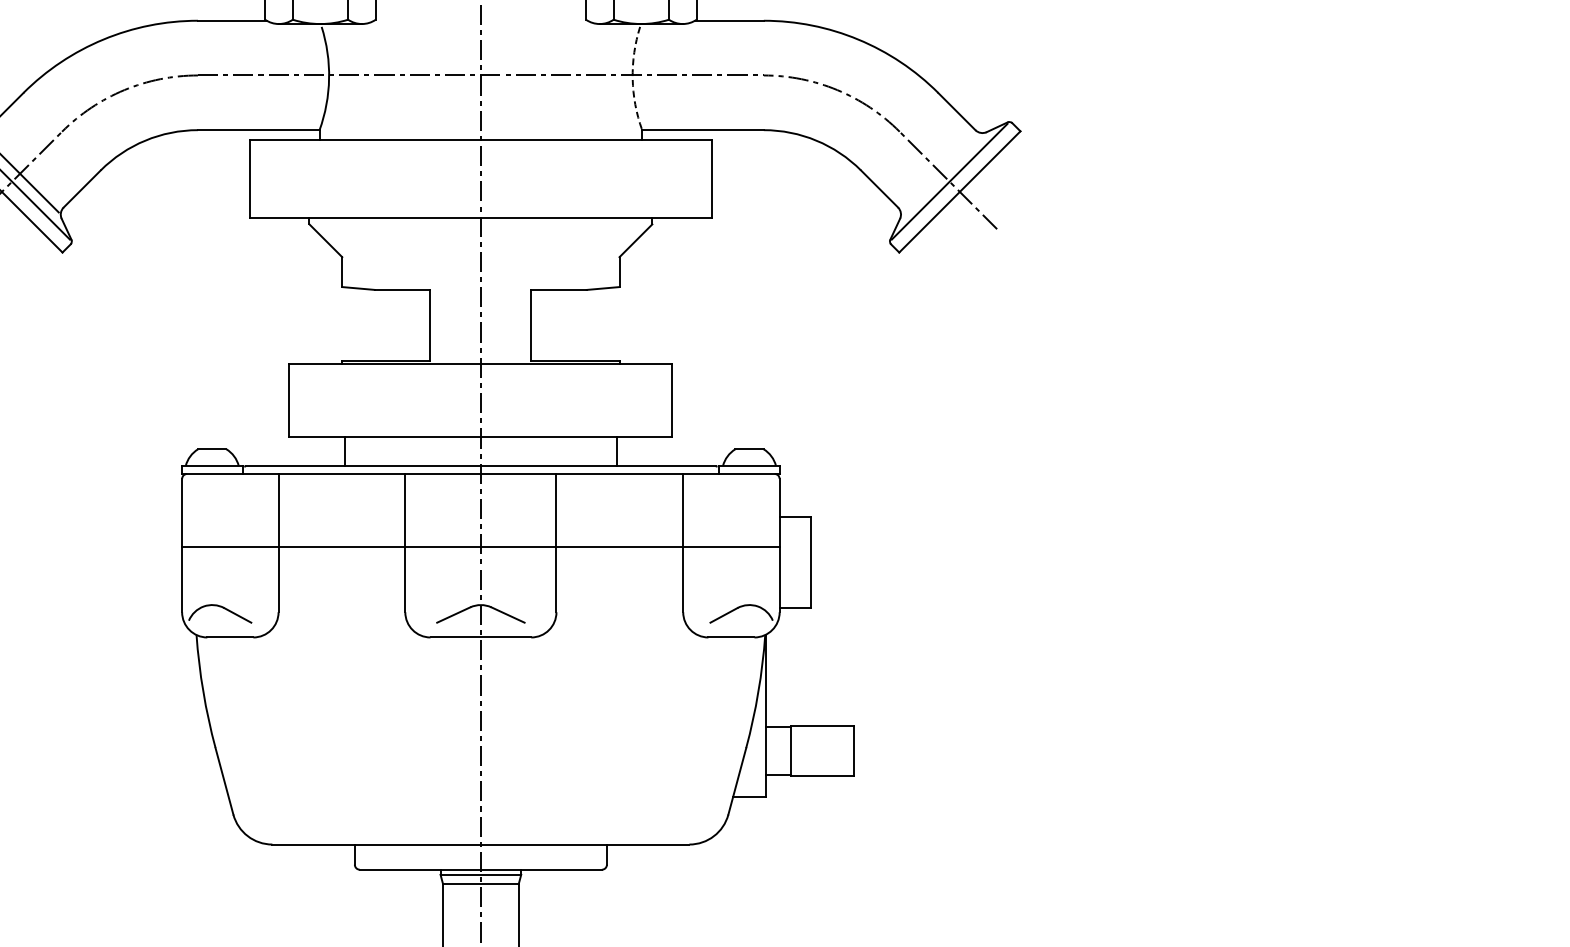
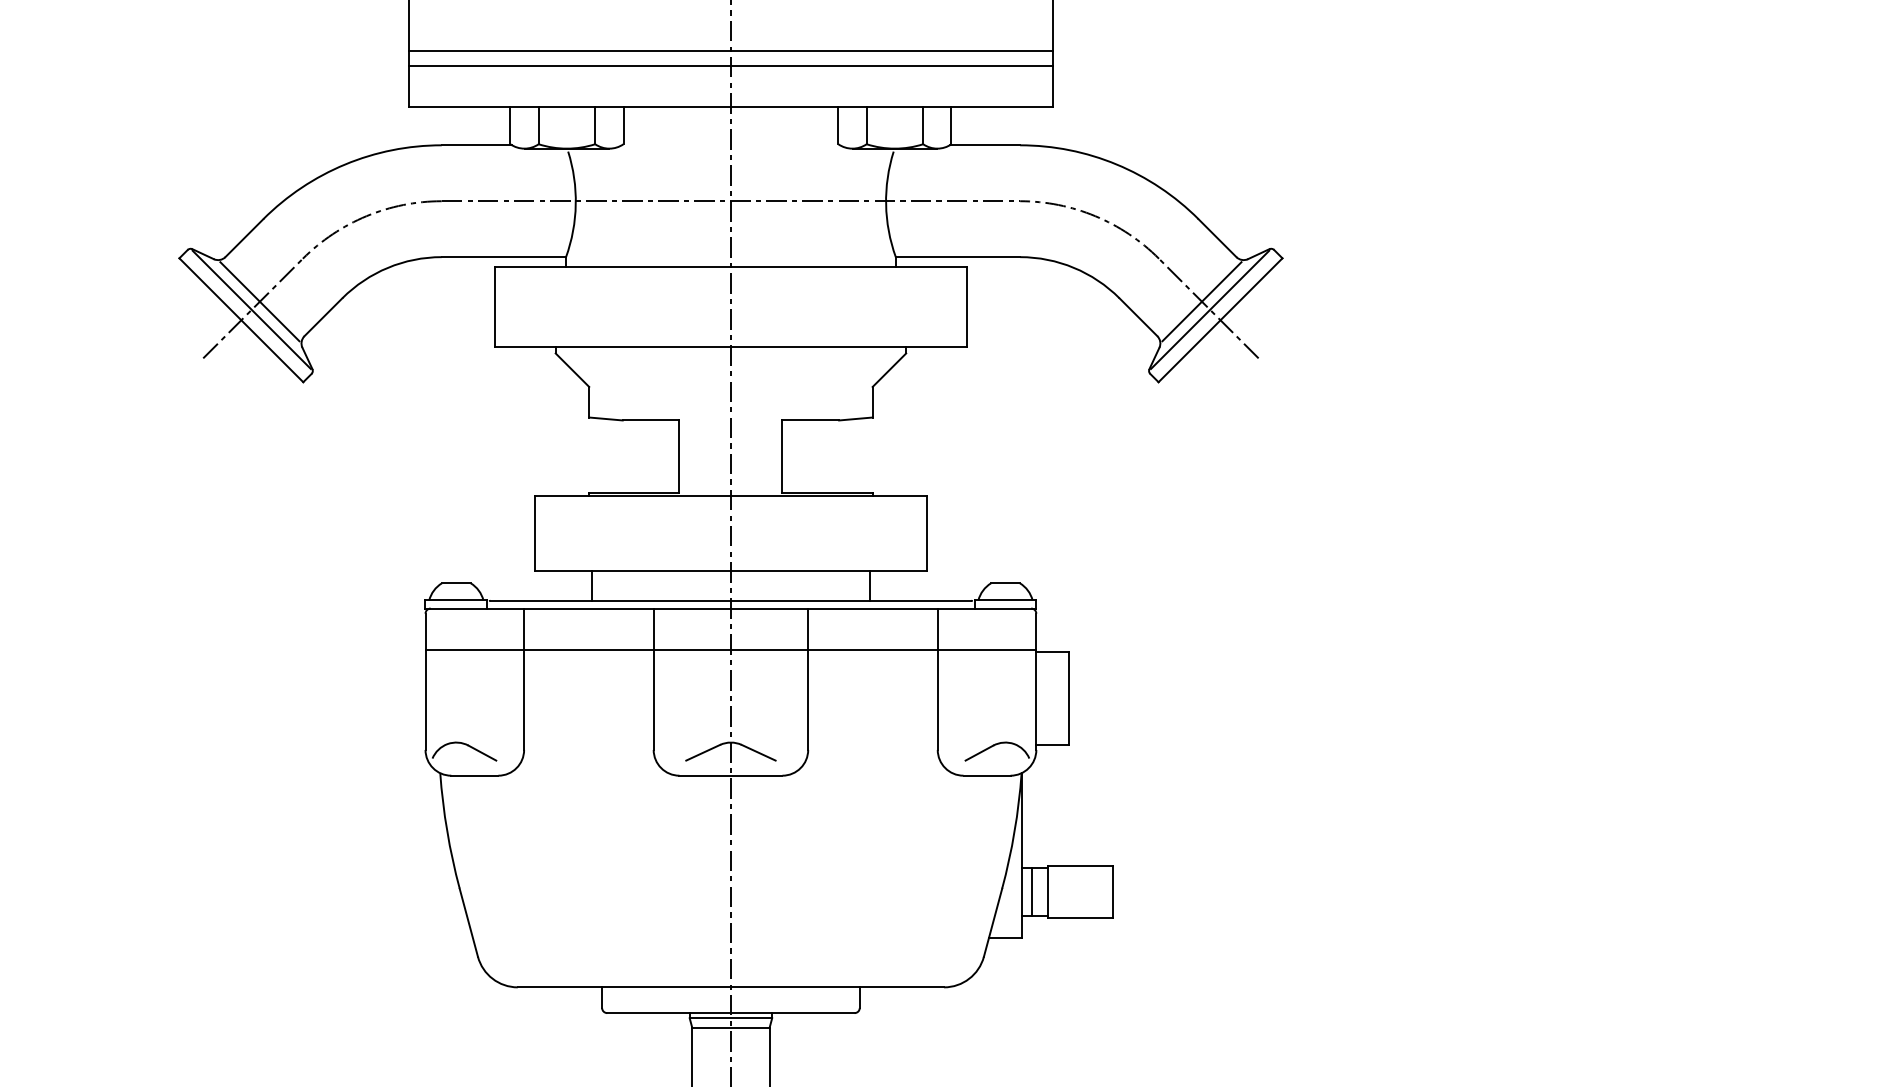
arc: (633, 78) -> (886, 204), dashed -> solid
line: (941, 173) -> (1201, 301), added
line: (480, 546) -> (730, 649), moved
line: (775, 750) -> (1032, 891), added

